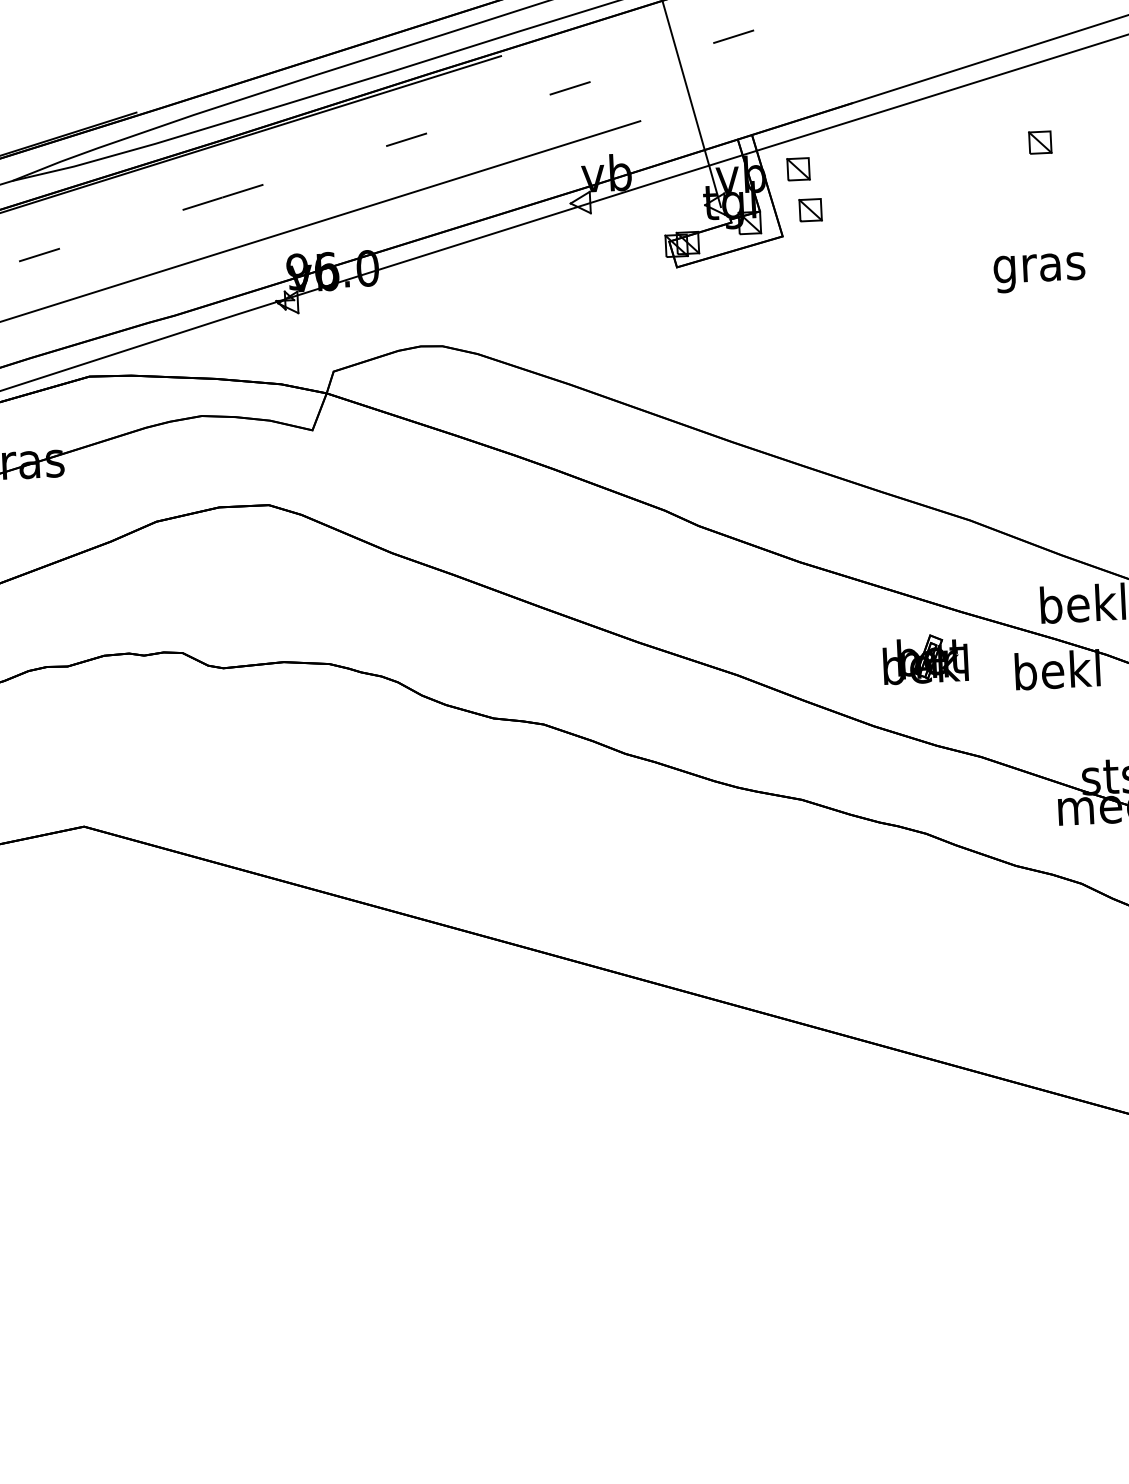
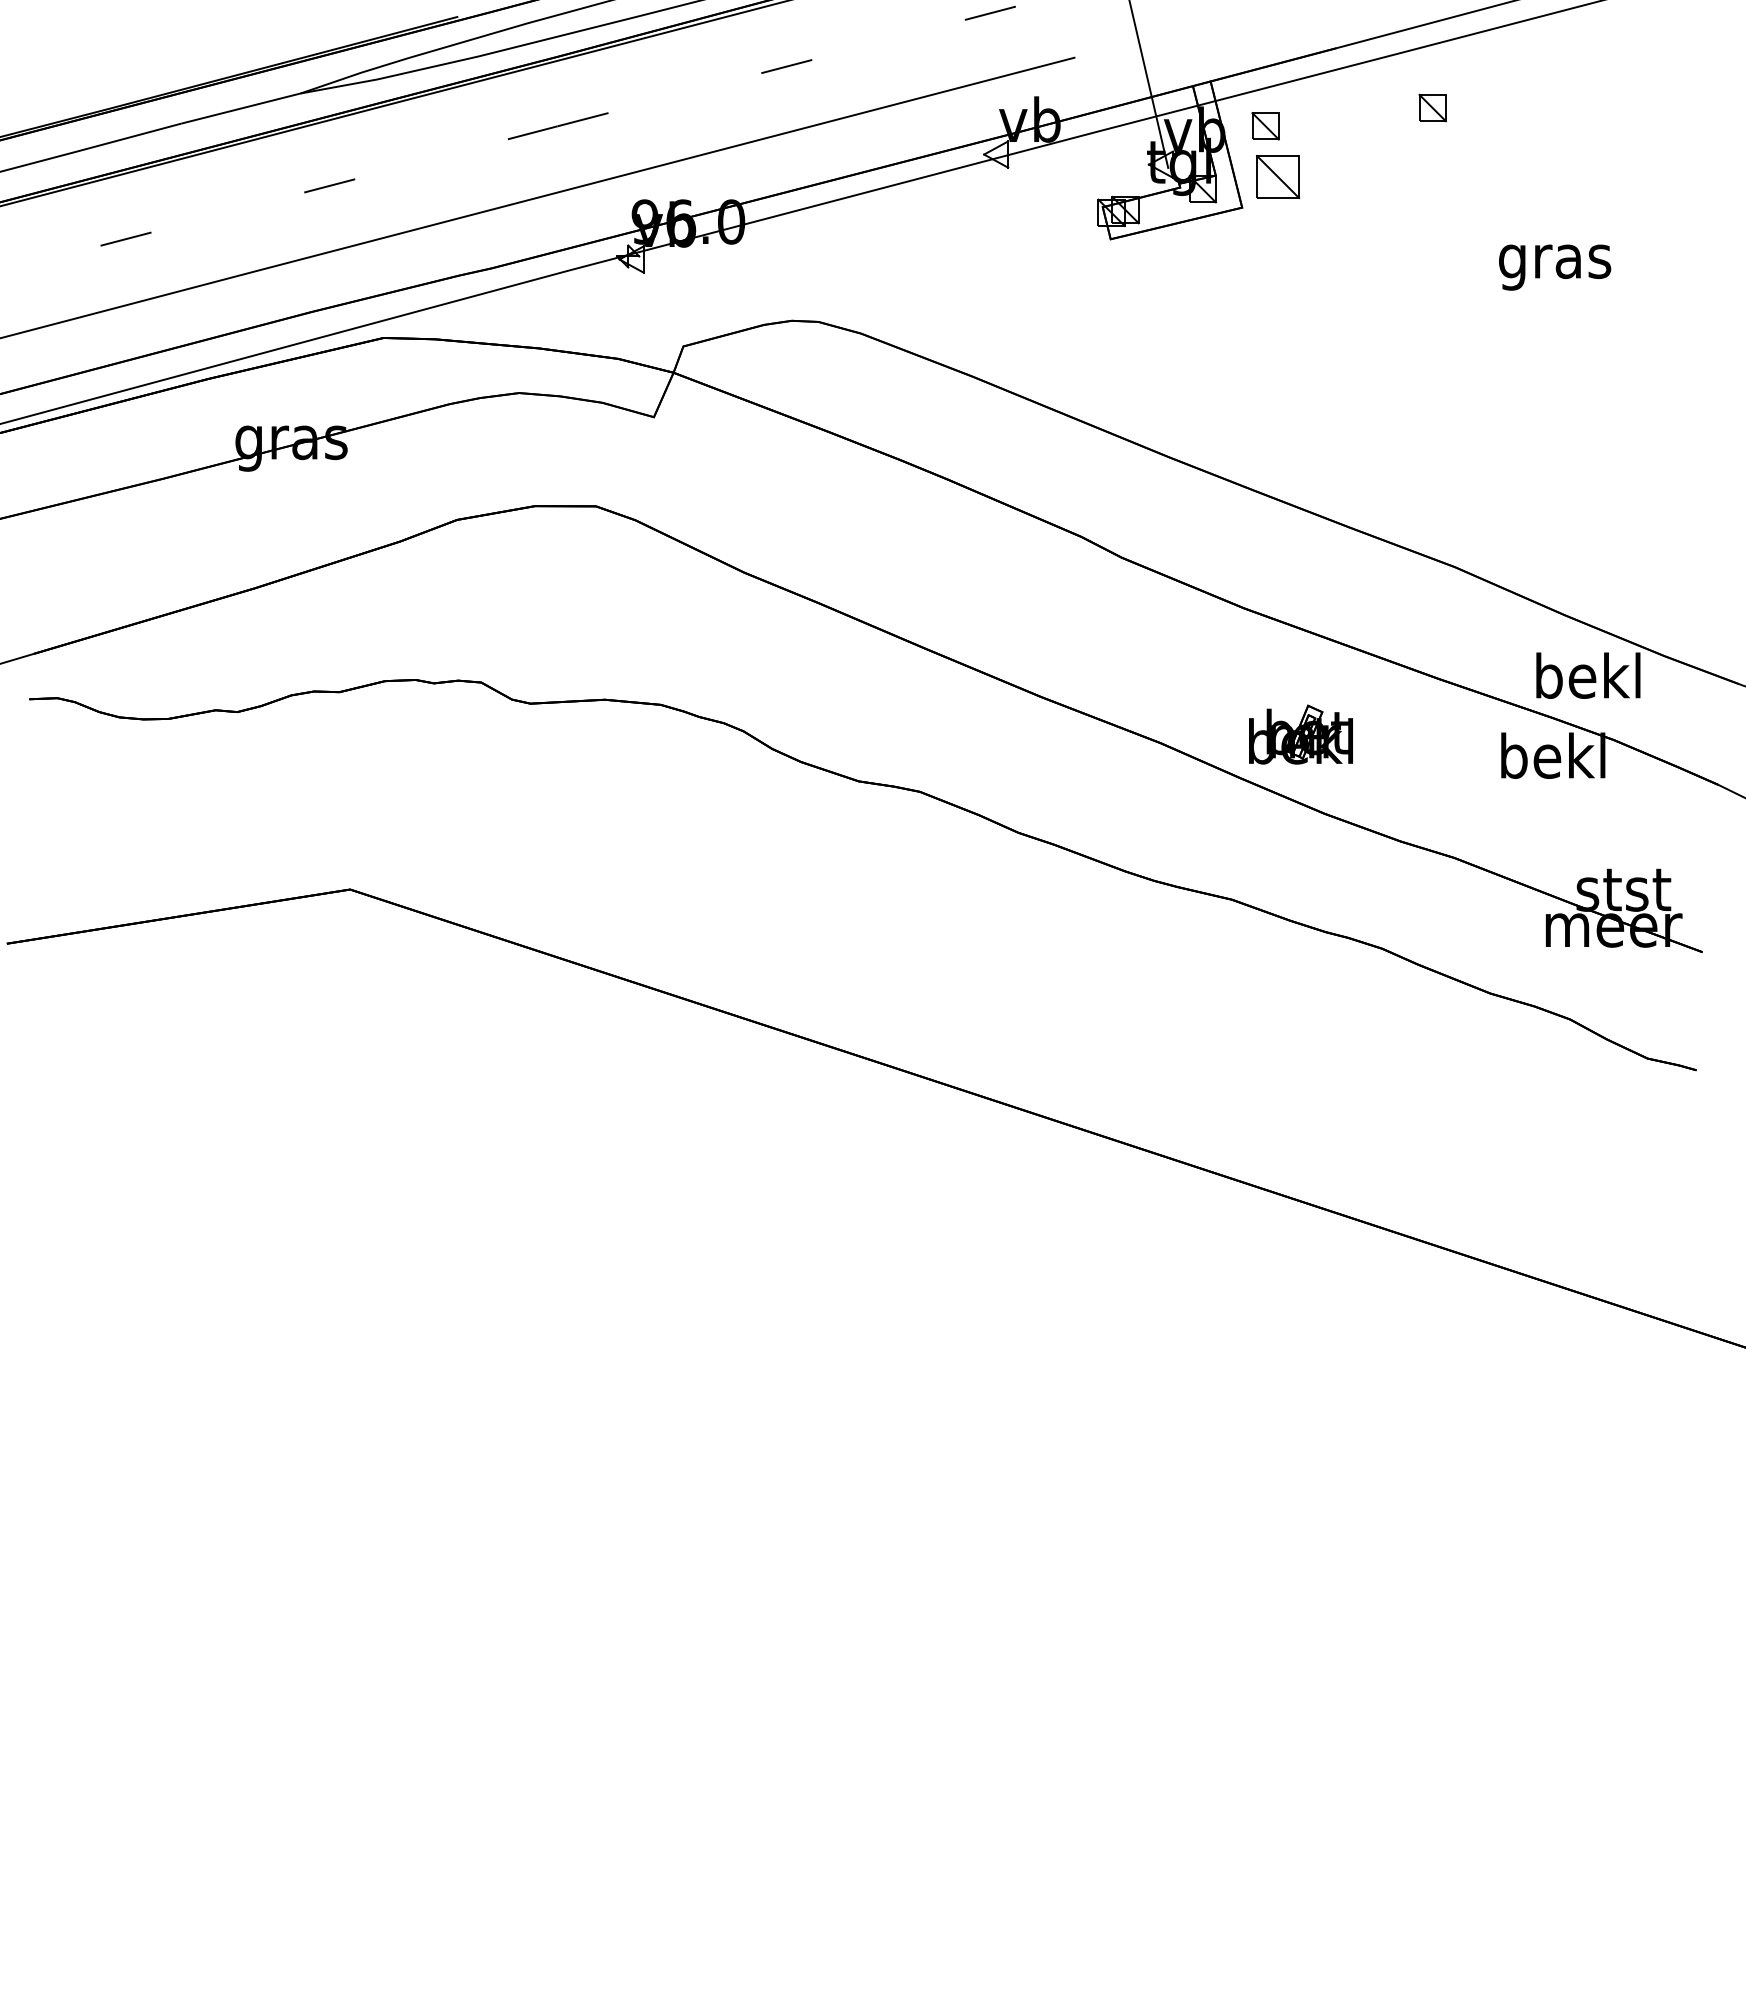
part: (1040, 142) -> (1432, 107), moved
part: (810, 210) -> (1277, 177), size x1.6
part: (925, 659) -> (1300, 734), moved

